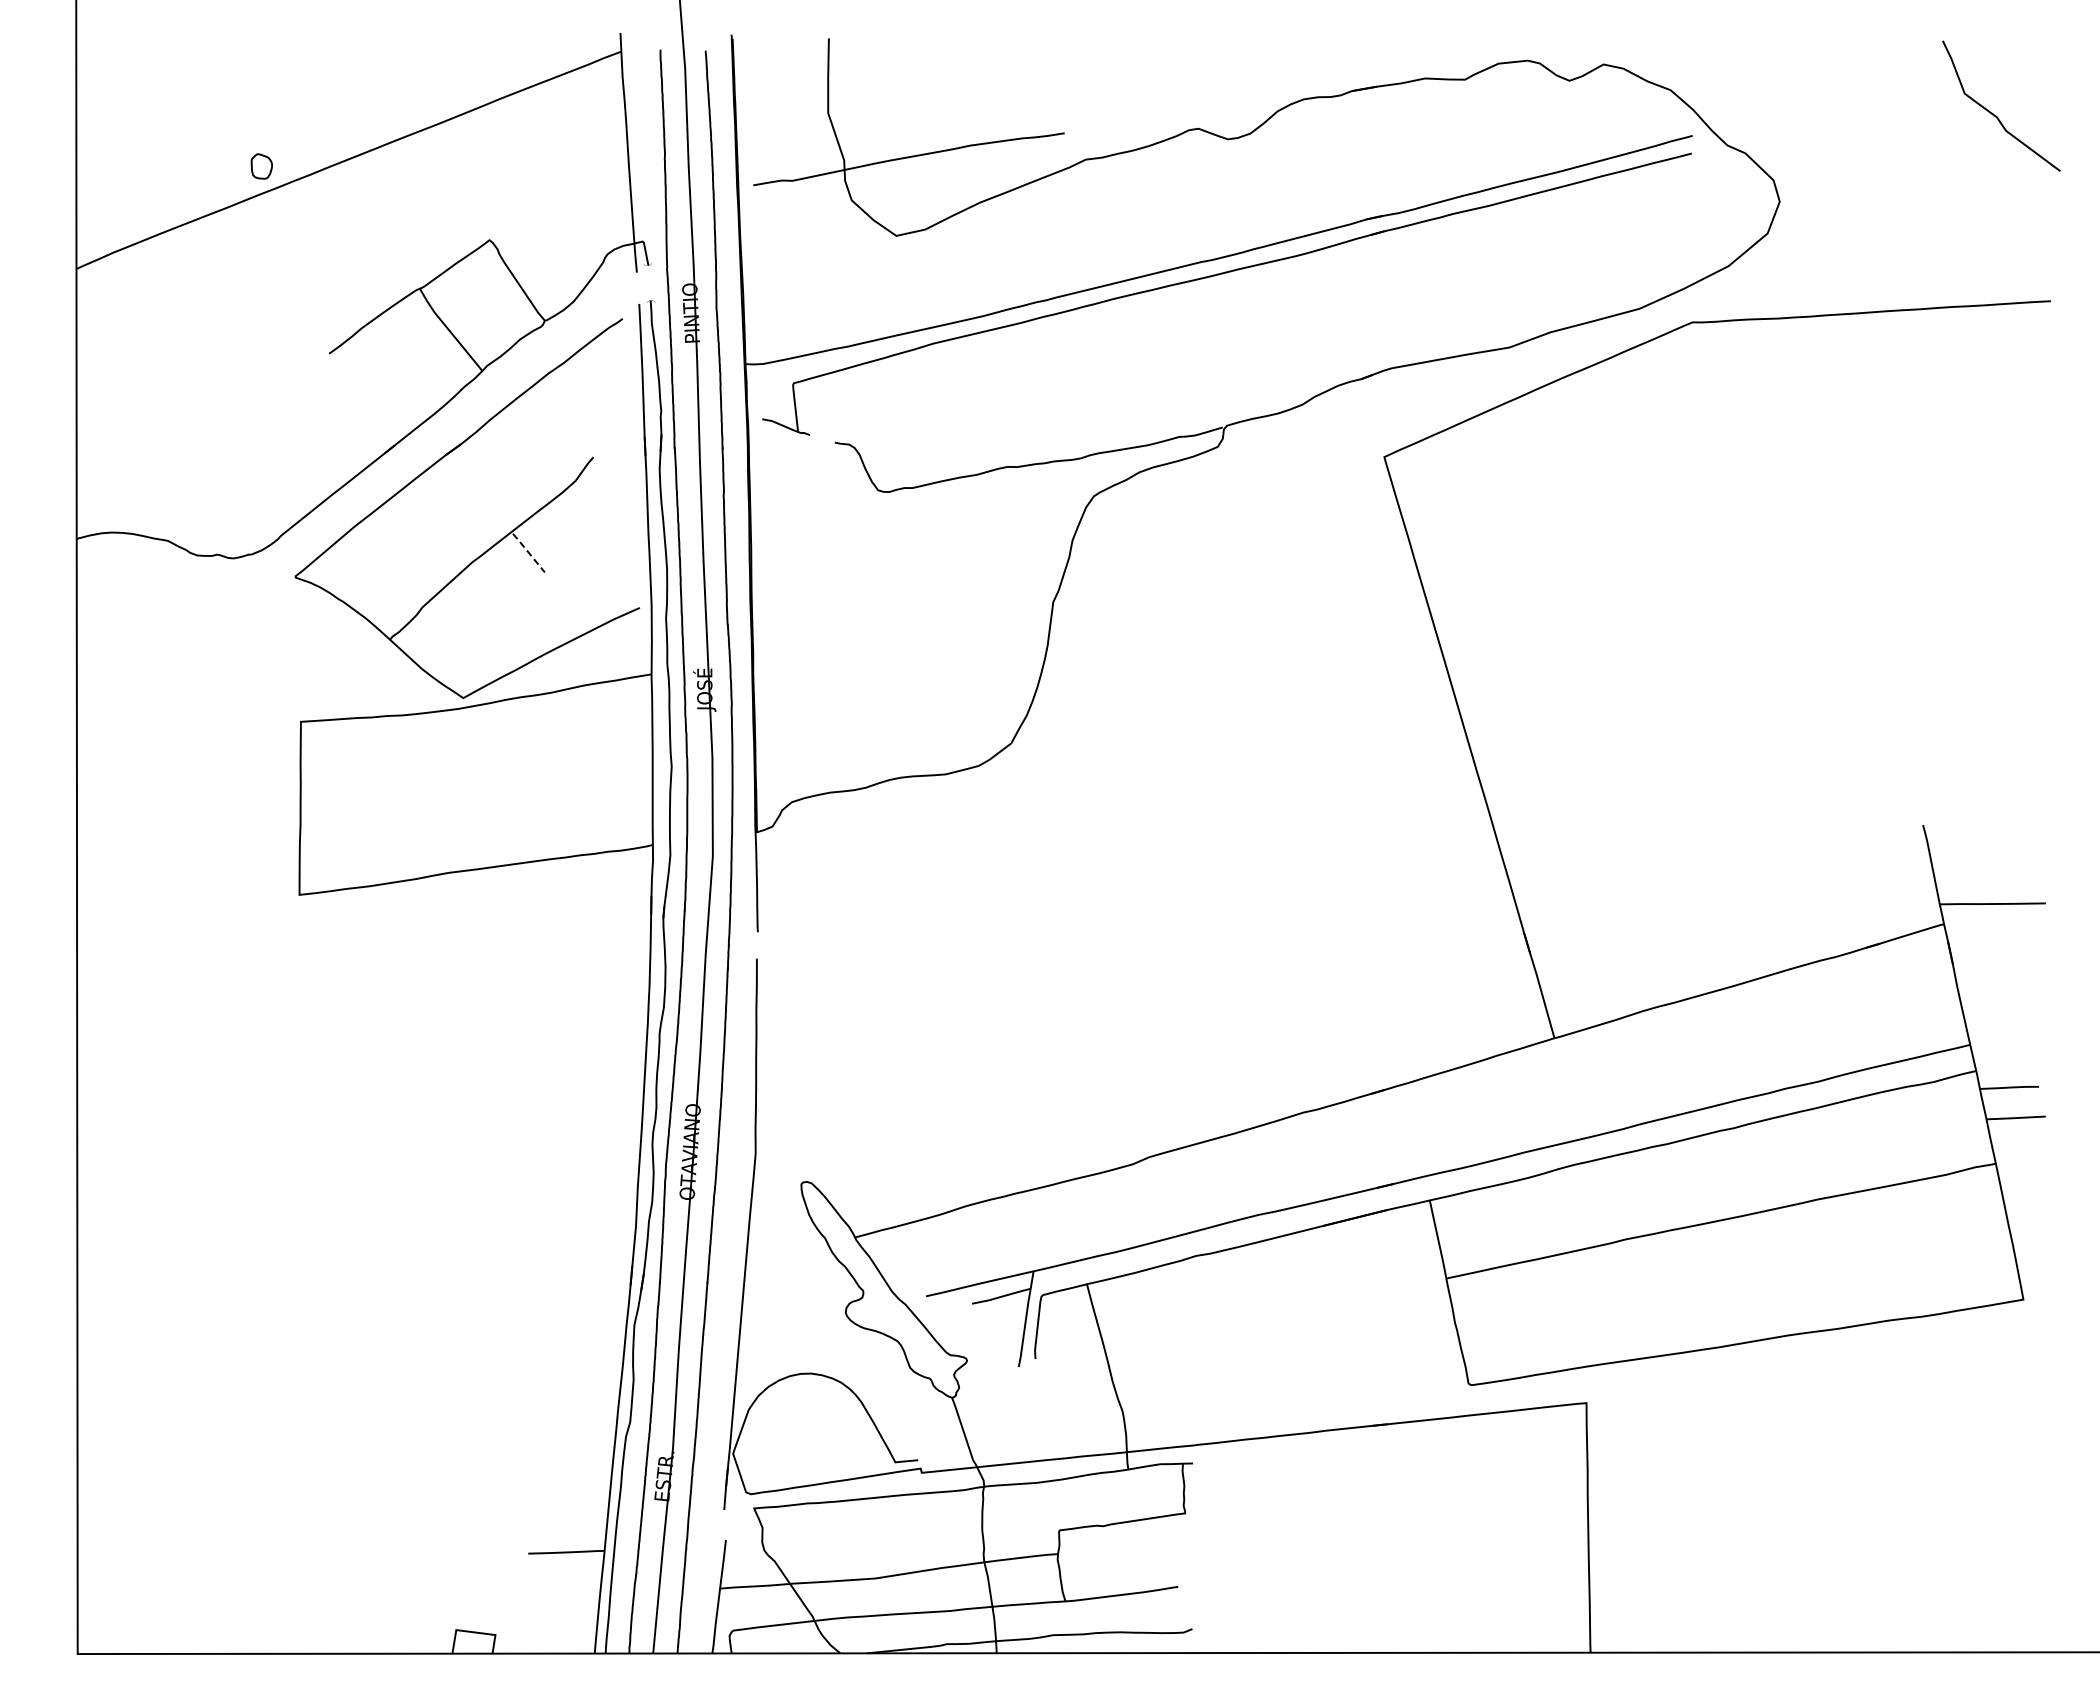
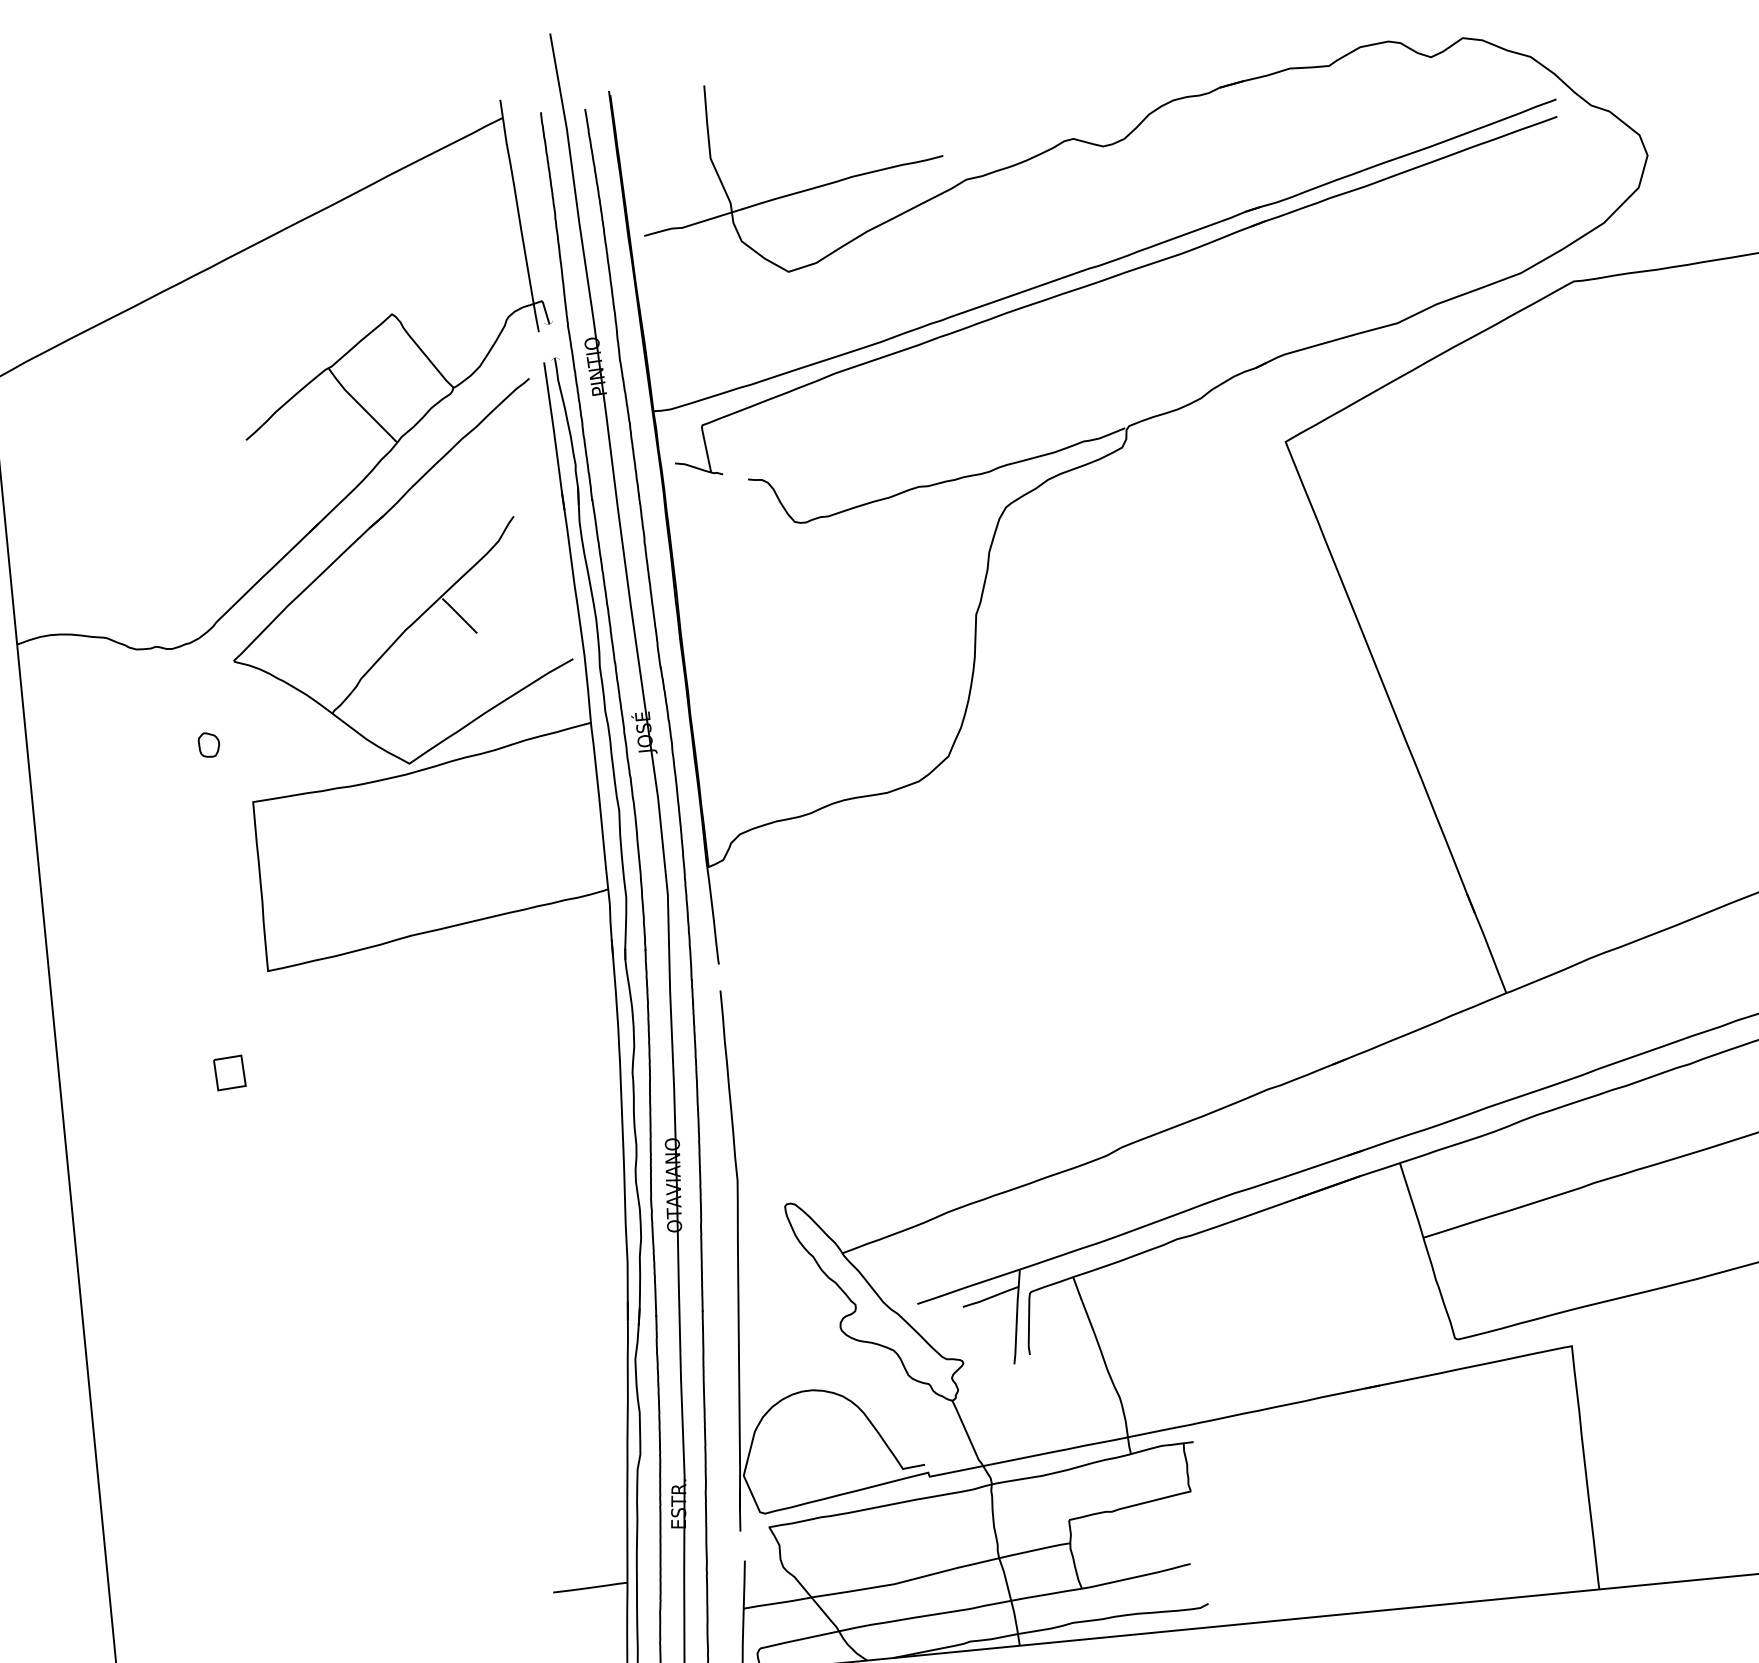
part: (261, 166) -> (208, 744), moved
line: (528, 552) -> (459, 615), dashed -> solid
part: (250, 994) -> (229, 1072), added

